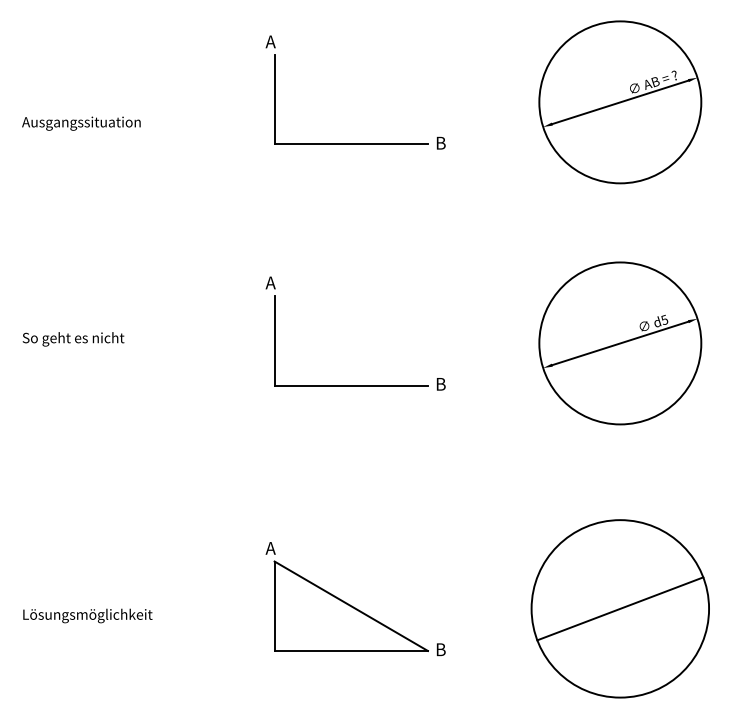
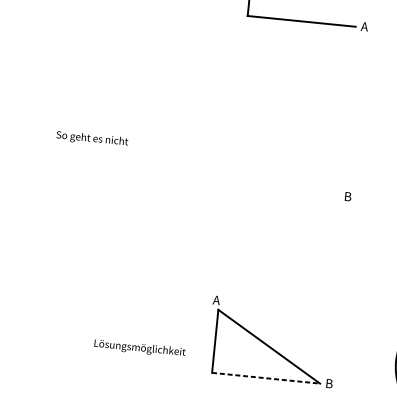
text: (440, 142) -> (364, 26), B -> A
part: (346, 385) -> (281, 190), removed
text: (87, 615) -> (139, 348), moved
line: (351, 650) -> (266, 377), solid -> dashed

